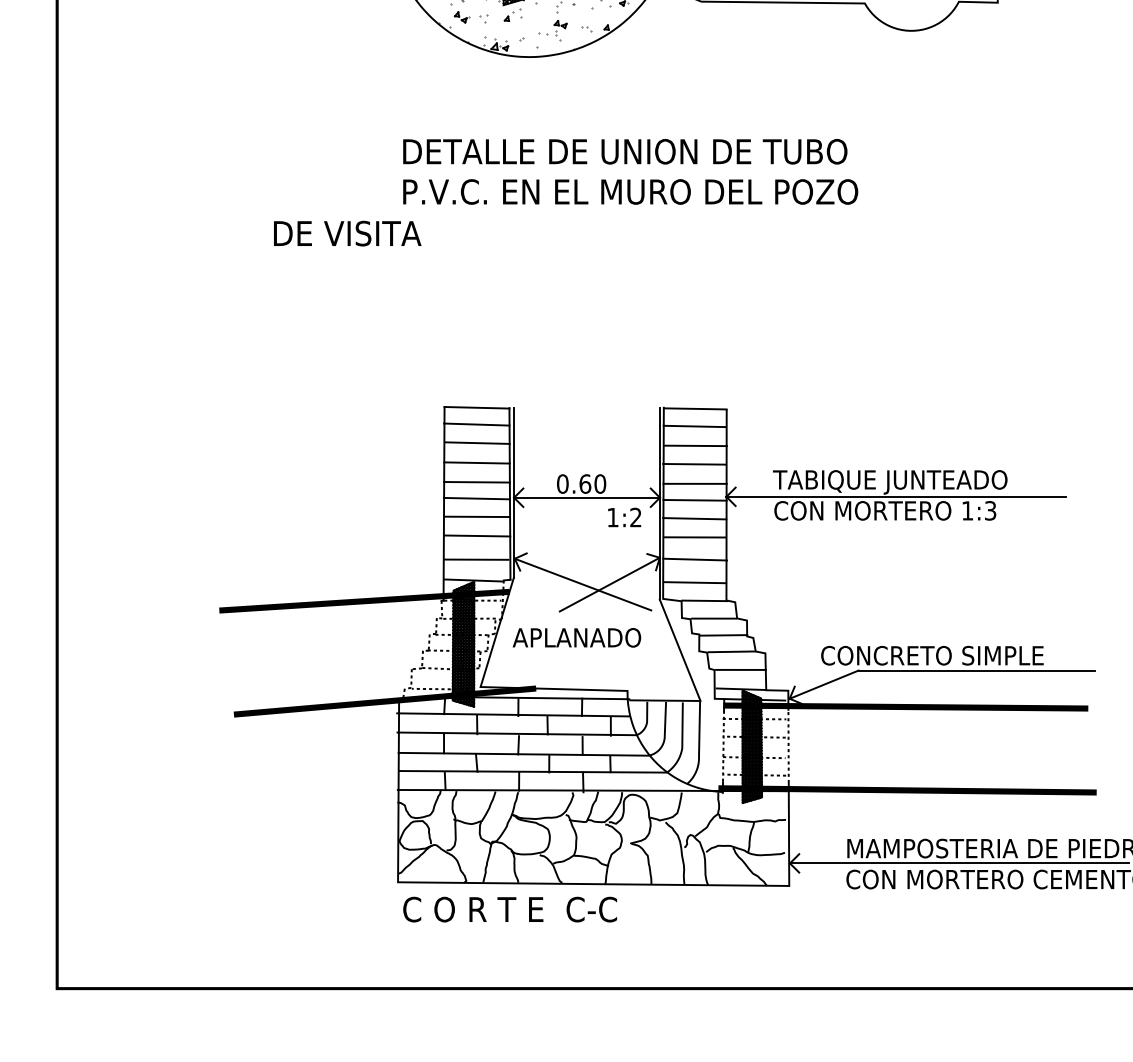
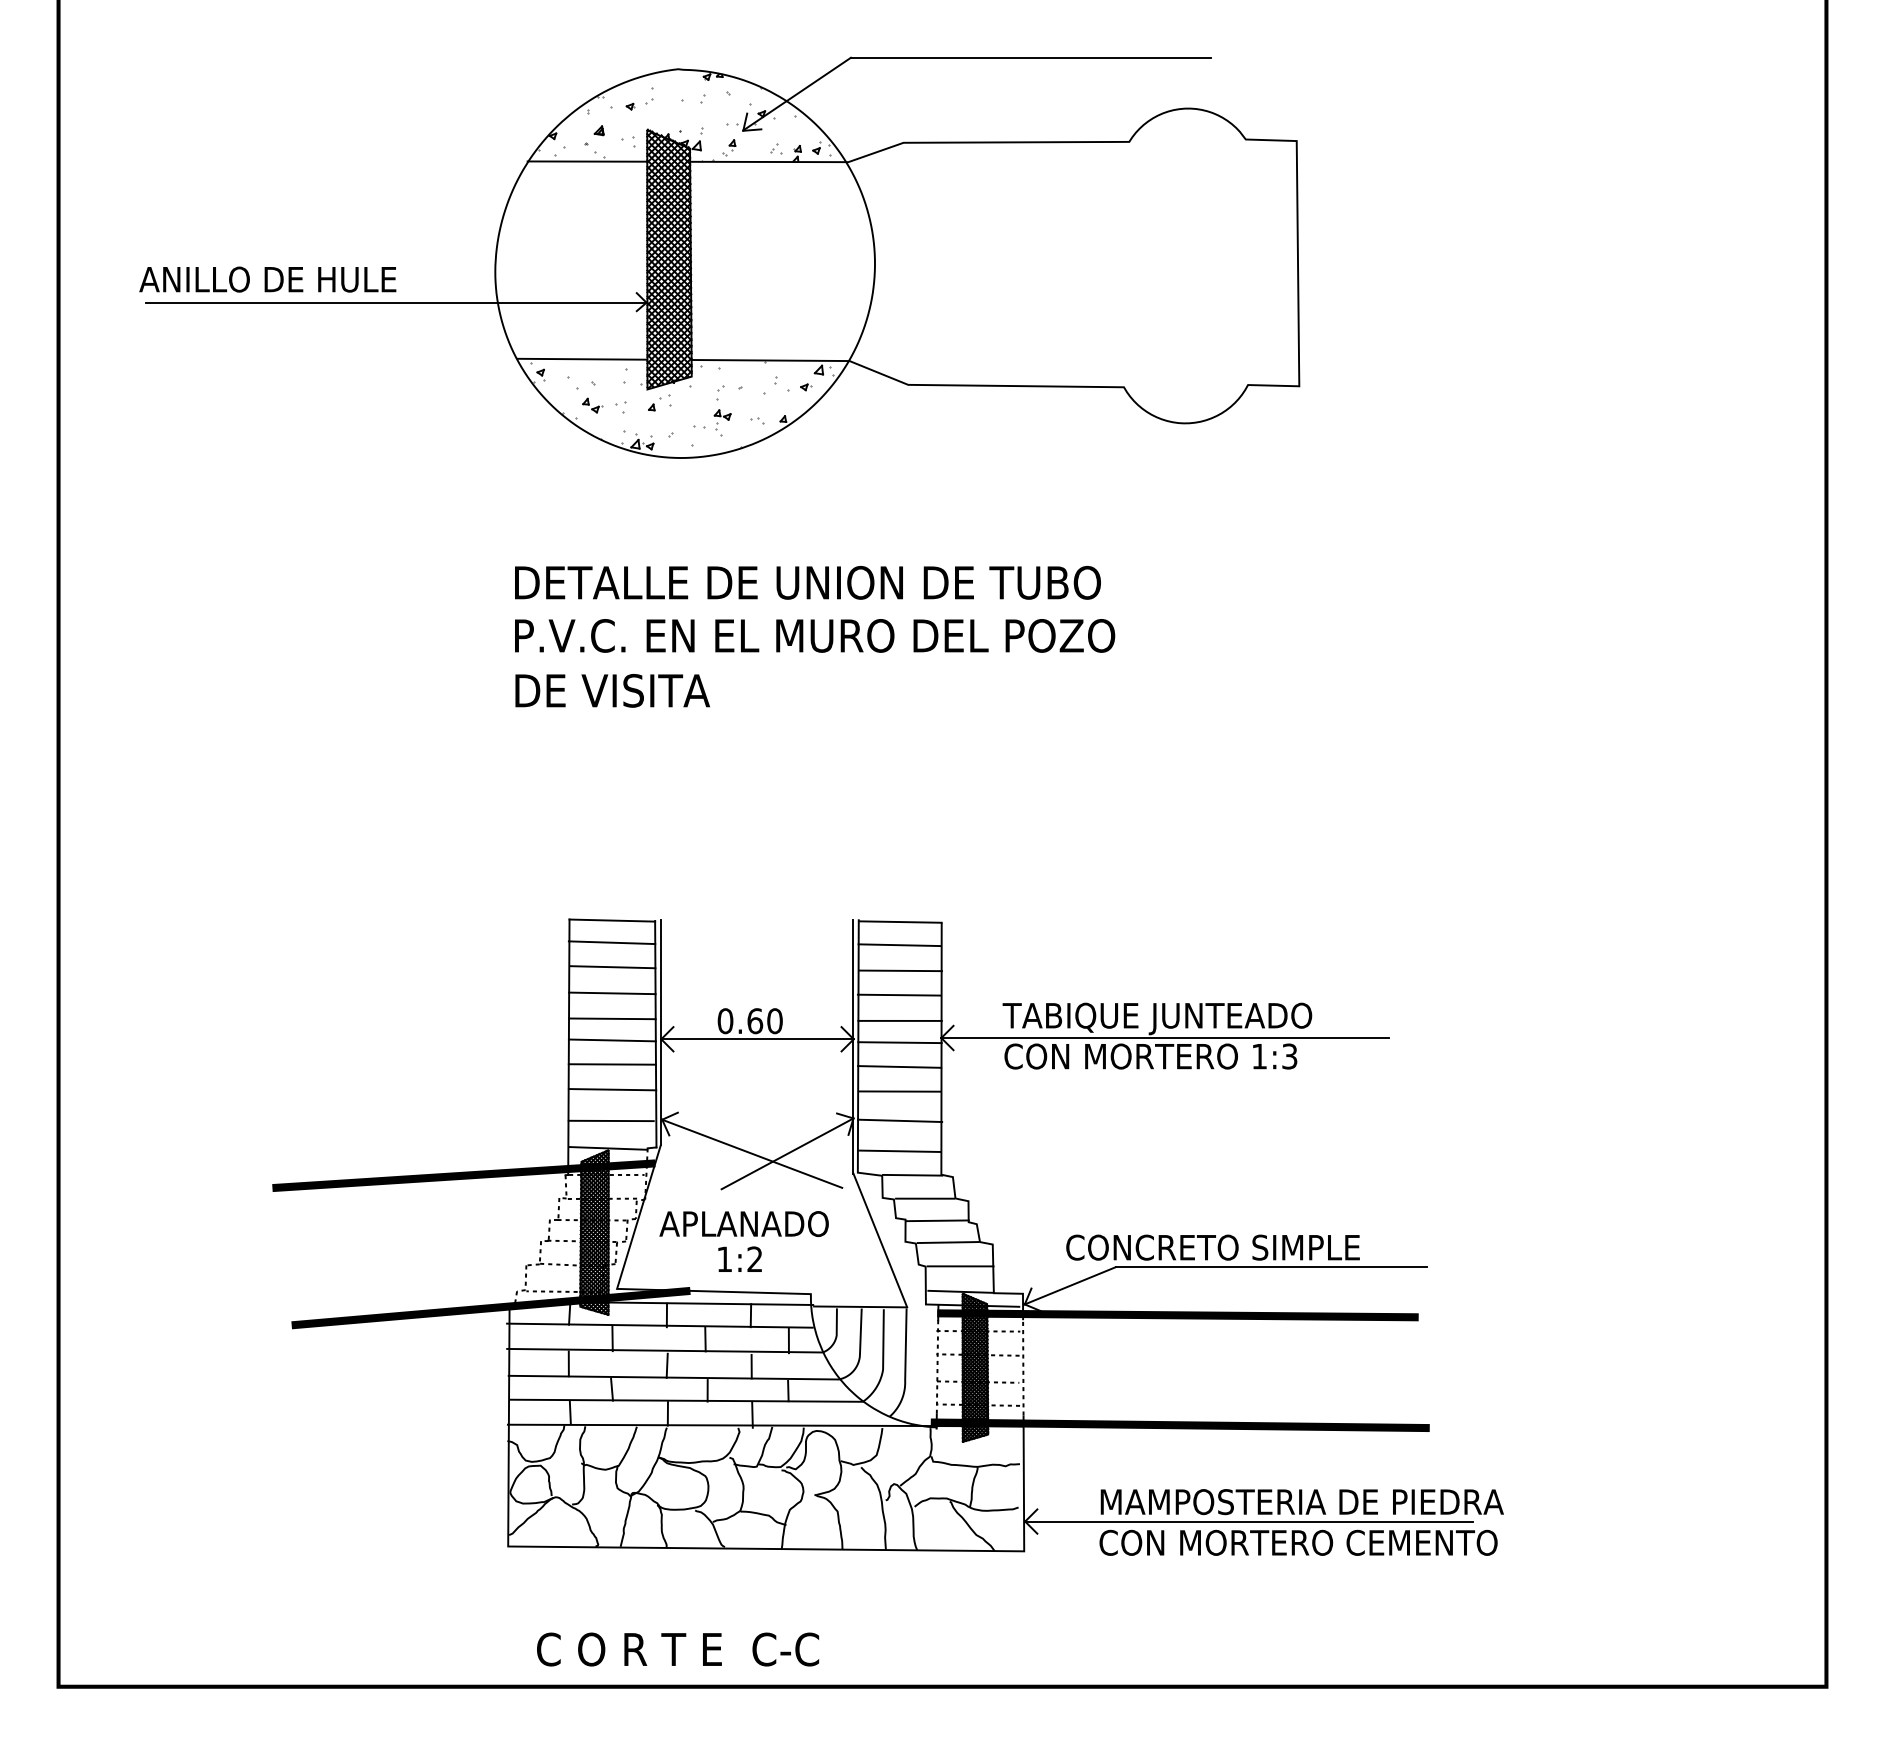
text: (347, 233) -> (612, 690), moved
text: (624, 516) -> (739, 1258), moved
text: (510, 909) -> (678, 1649), moved

